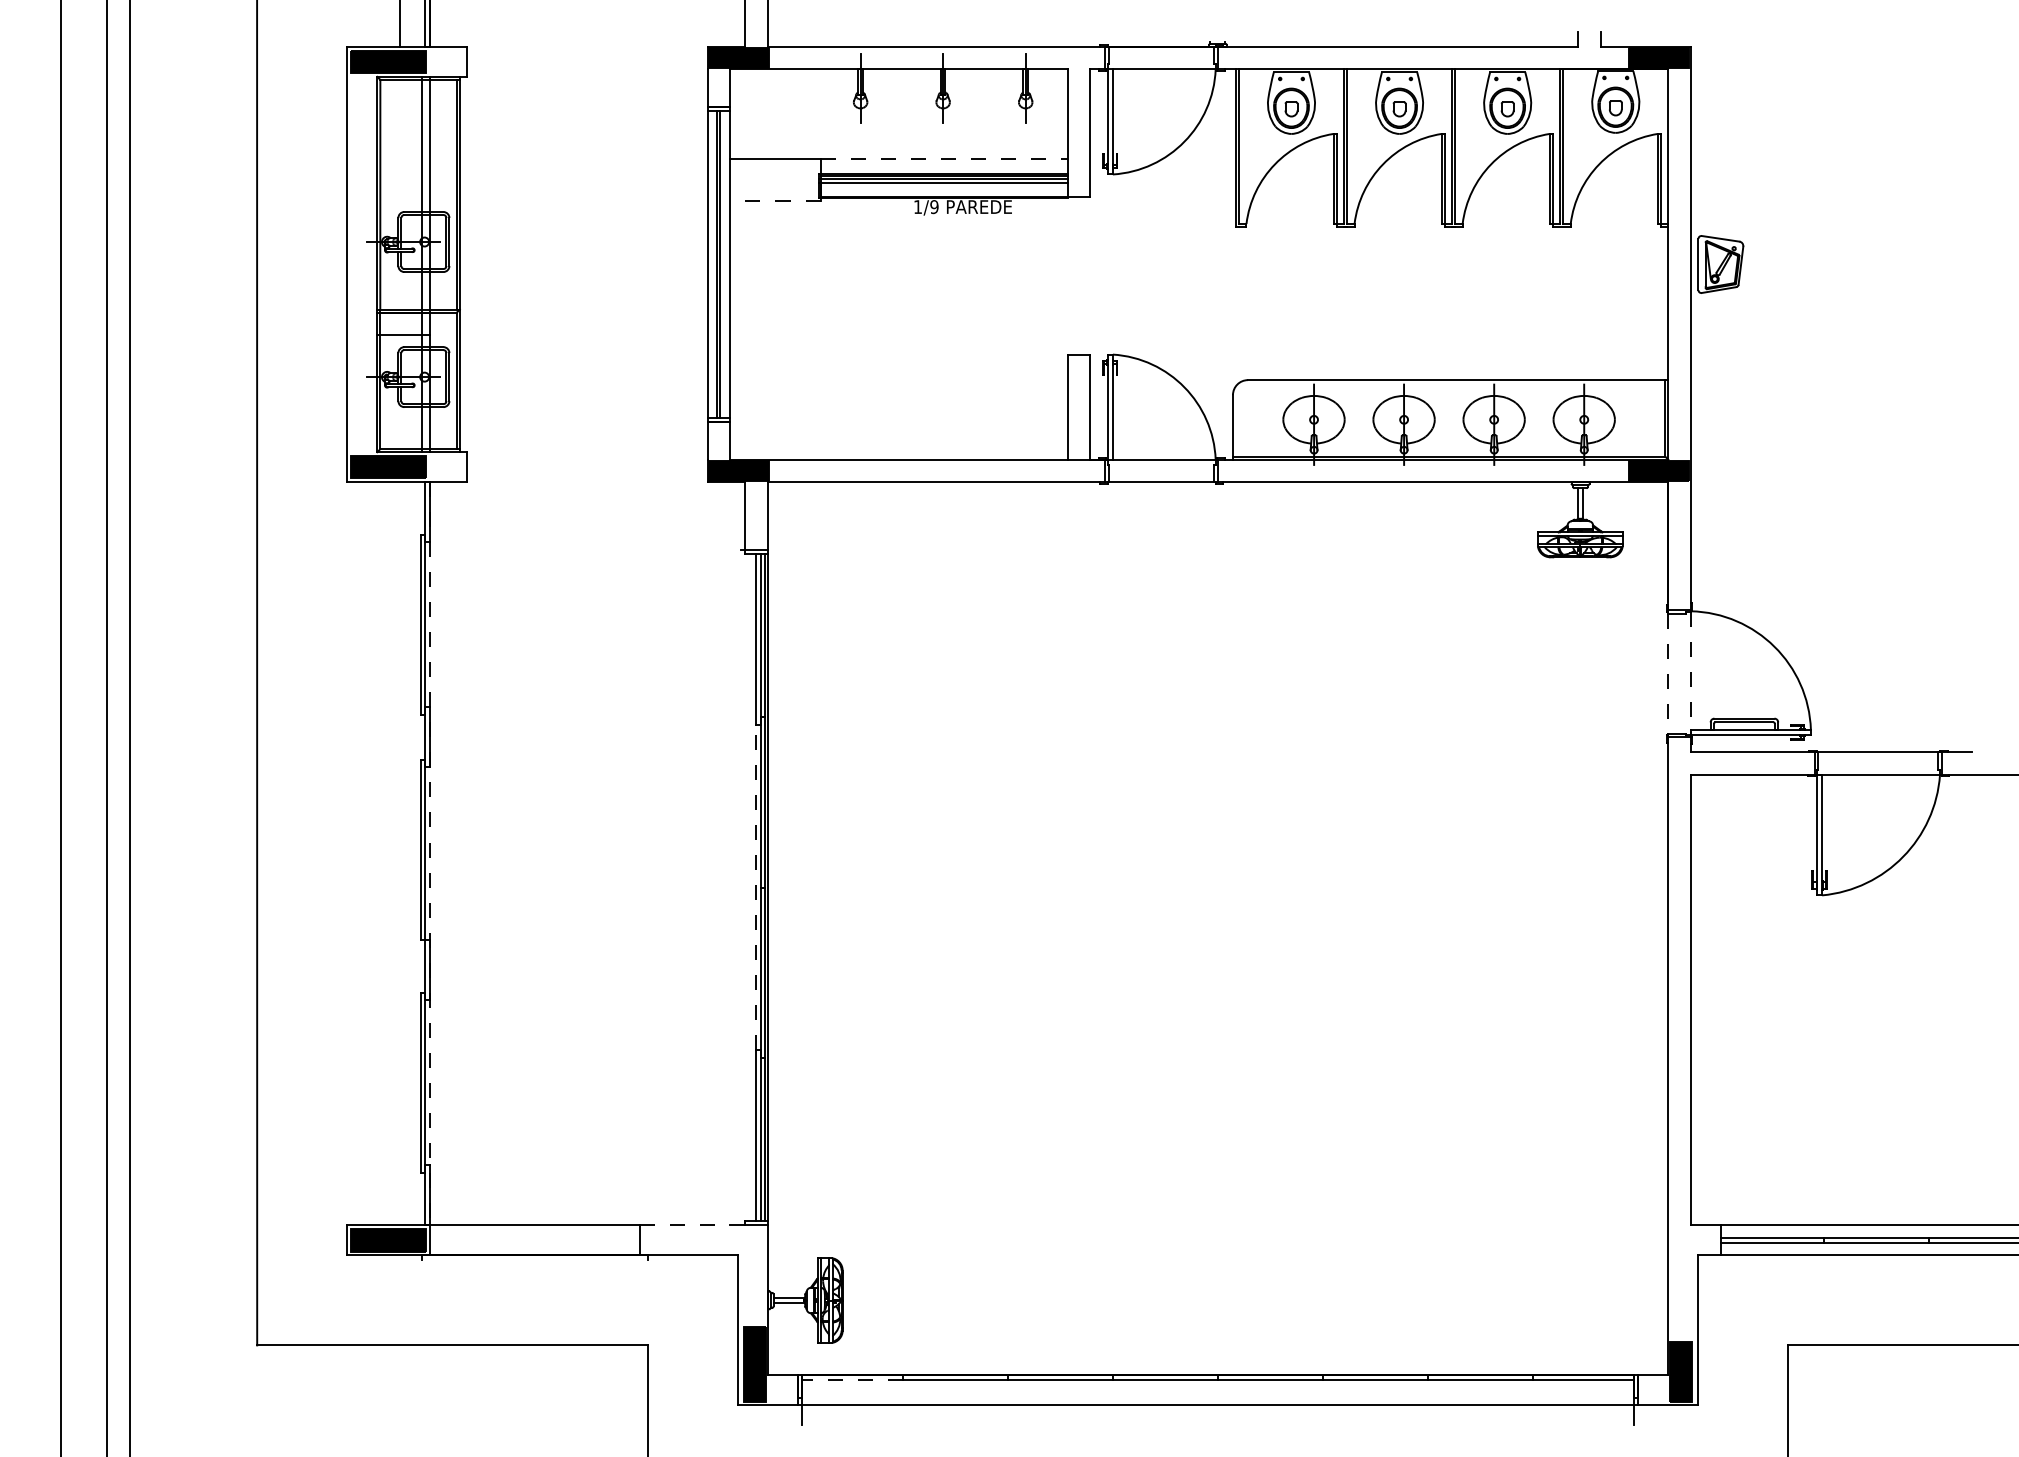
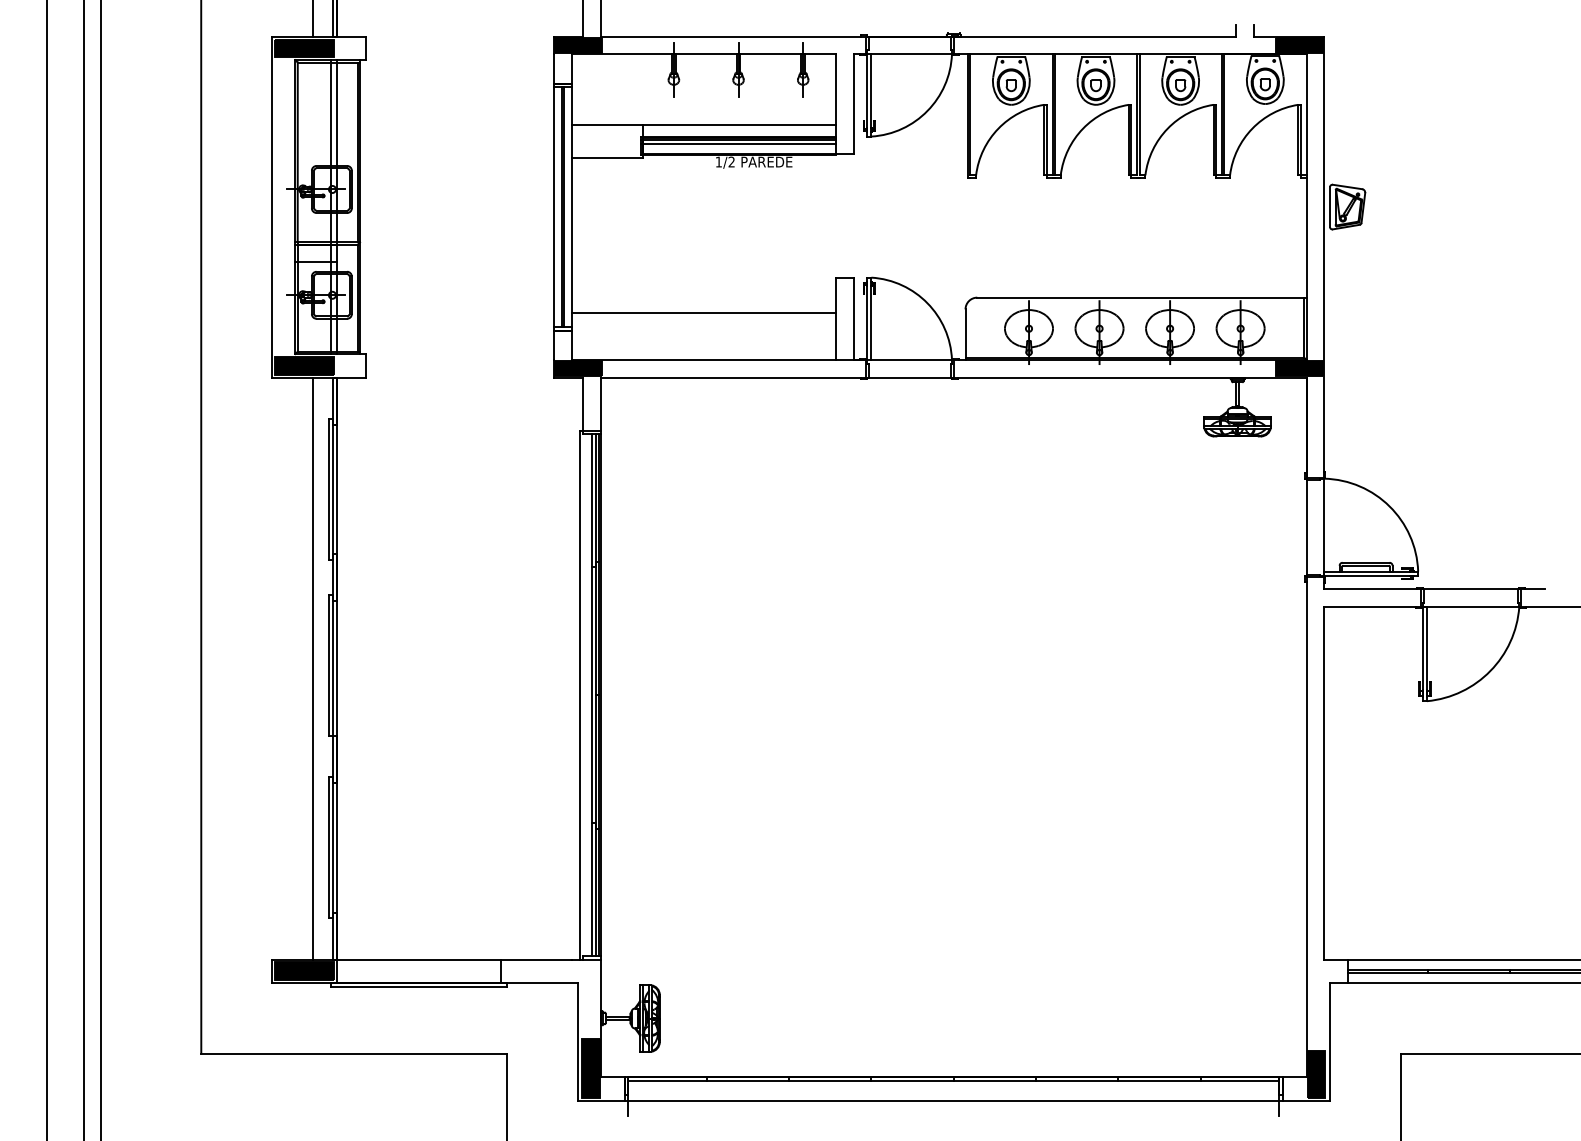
line: (944, 159) -> (739, 124), dashed -> solid
line: (774, 201) -> (606, 157), dashed -> solid
text: (934, 207) -> (731, 162), 1/9 -> 1/2
line: (898, 399) -> (703, 312), added
line: (1690, 673) -> (1323, 527), dashed -> solid
line: (1668, 674) -> (1306, 528), dashed -> solid
line: (399, 853) -> (312, 668), added
line: (429, 853) -> (336, 668), dashed -> solid
line: (741, 887) -> (580, 695), added
line: (756, 887) -> (592, 695), dashed -> solid
line: (685, 1225) -> (536, 959), dashed -> solid
line: (534, 1259) -> (418, 986), added
line: (851, 1379) -> (666, 1080), dashed -> solid

